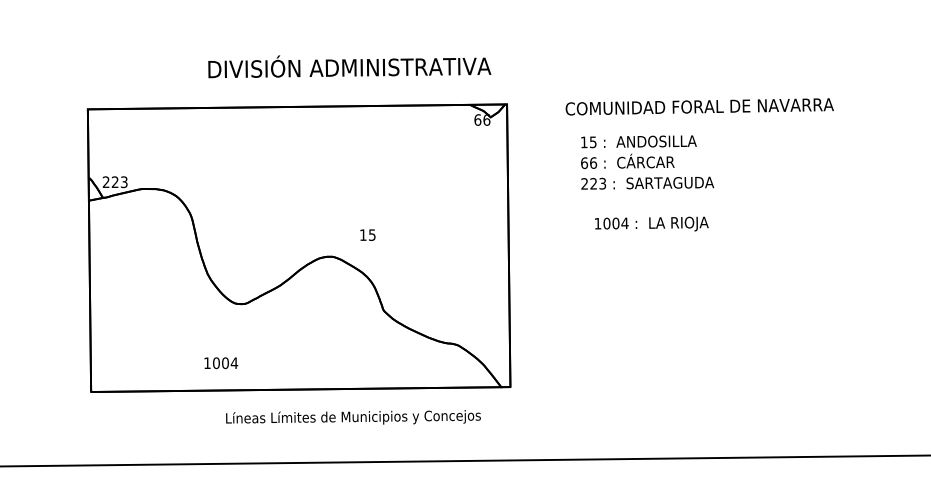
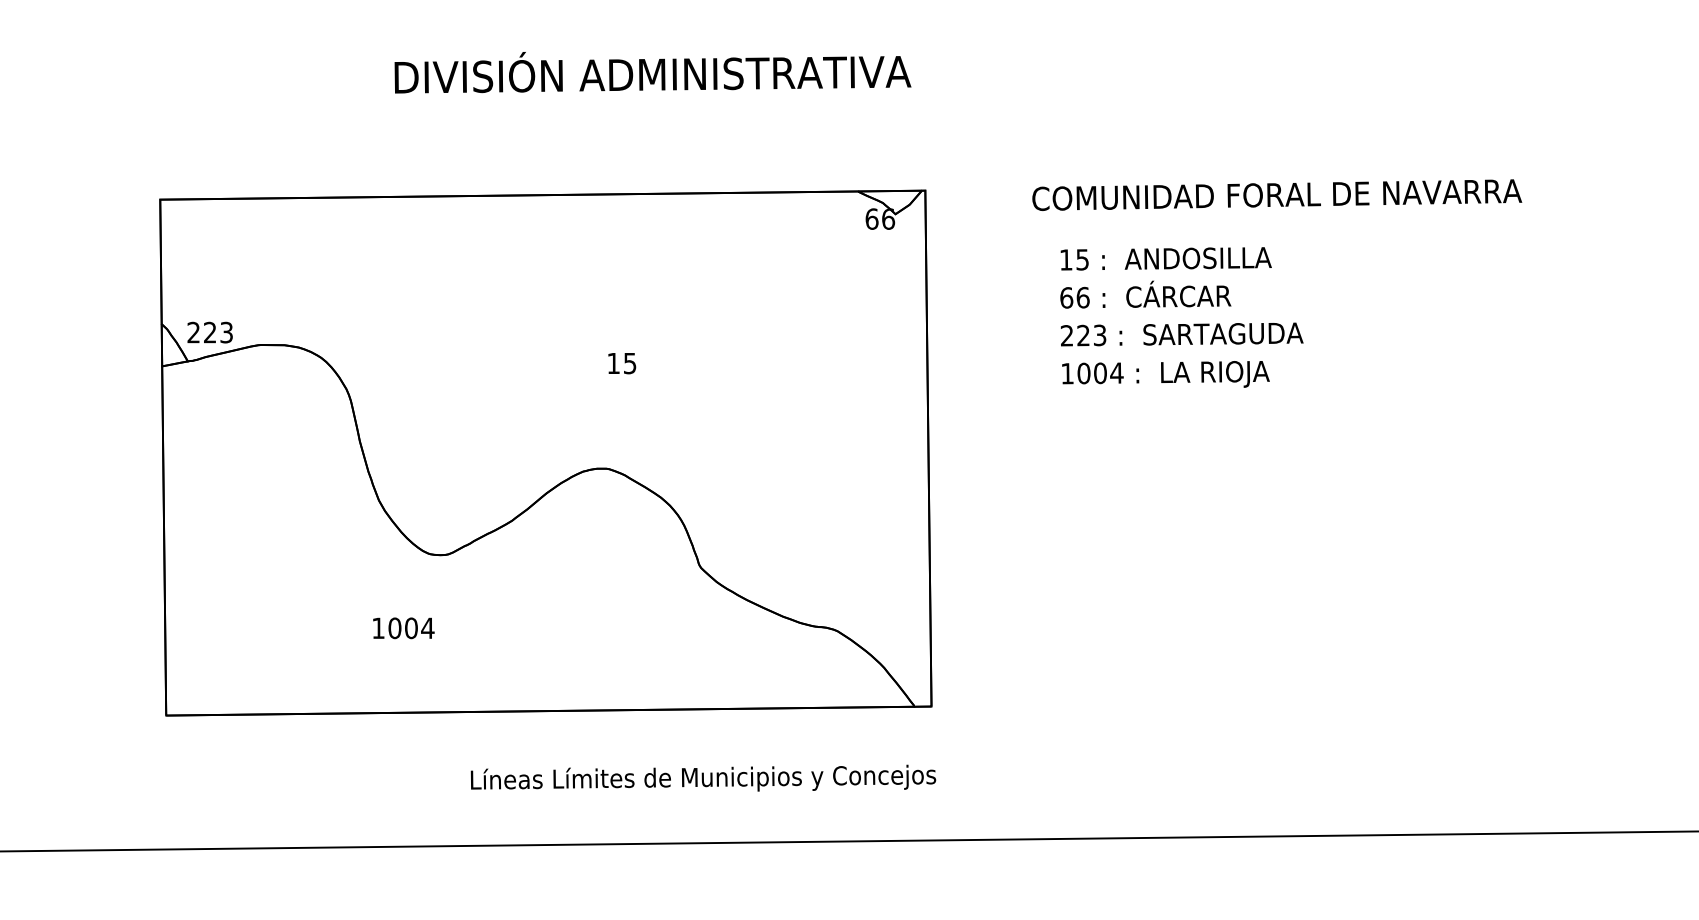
text: (349, 66) -> (652, 72), moved
text: (651, 223) -> (1165, 373), moved
text: (367, 234) -> (621, 362), moved
text: (221, 363) -> (404, 628), moved
text: (353, 417) -> (703, 778), moved

